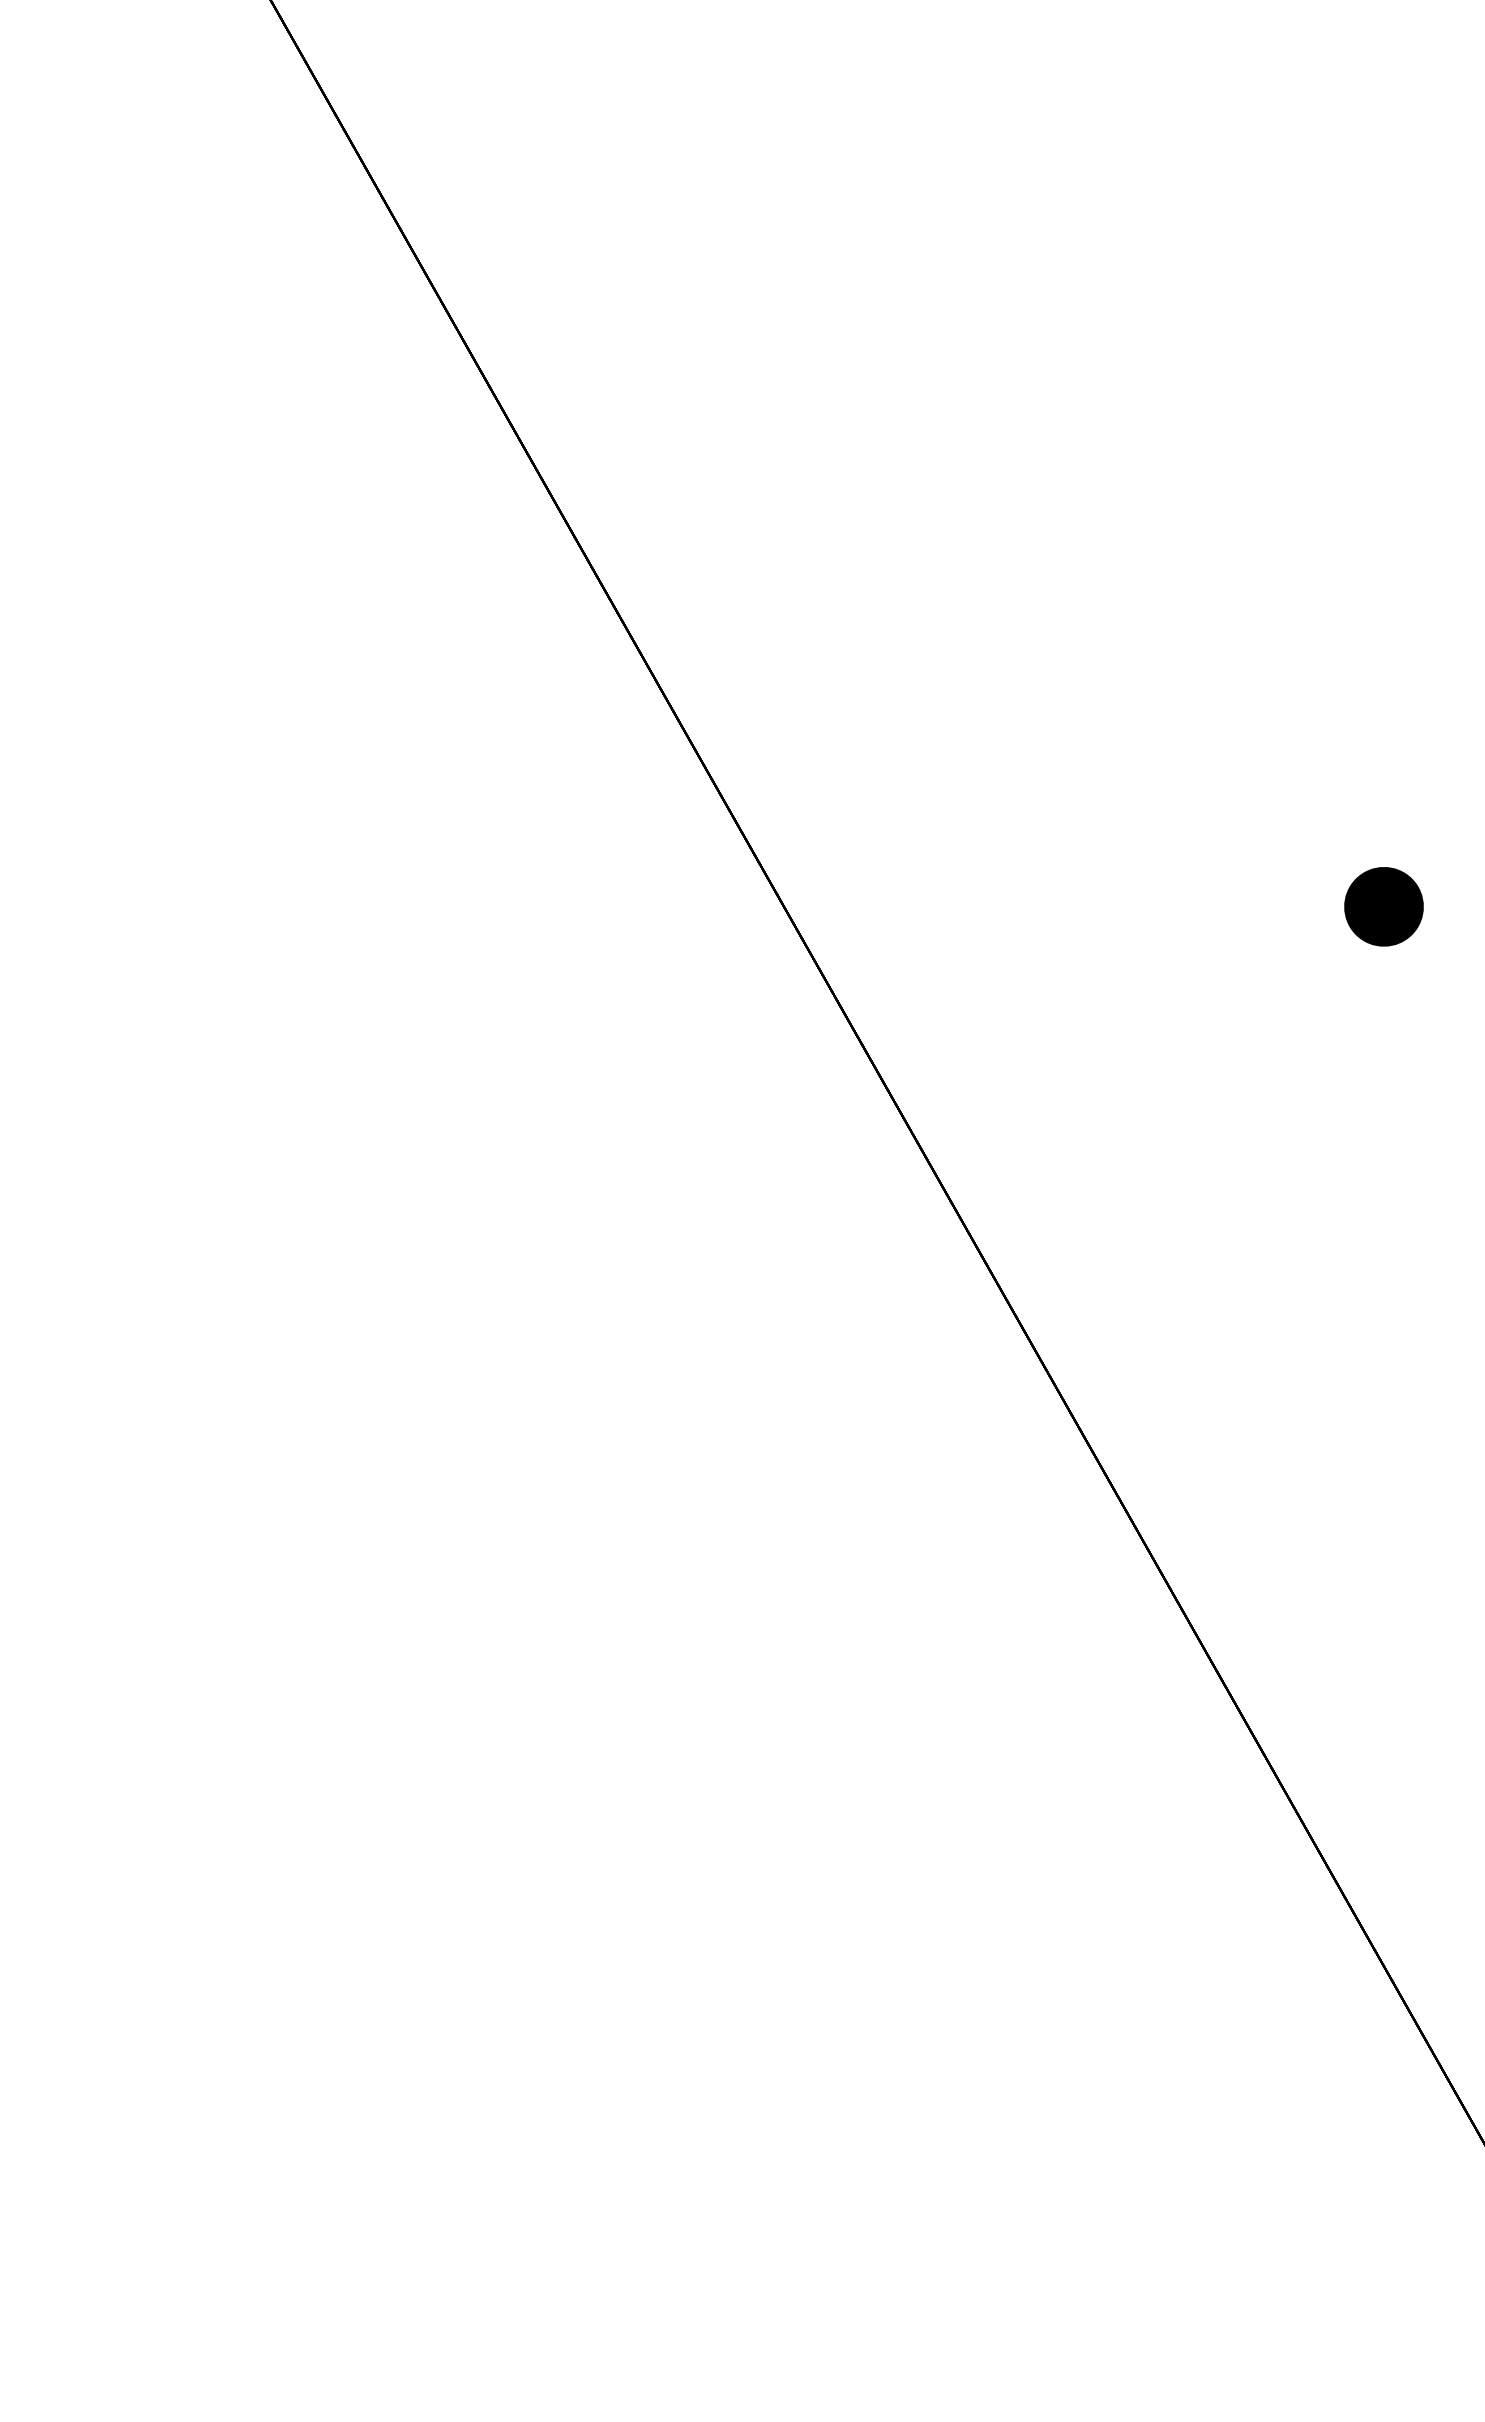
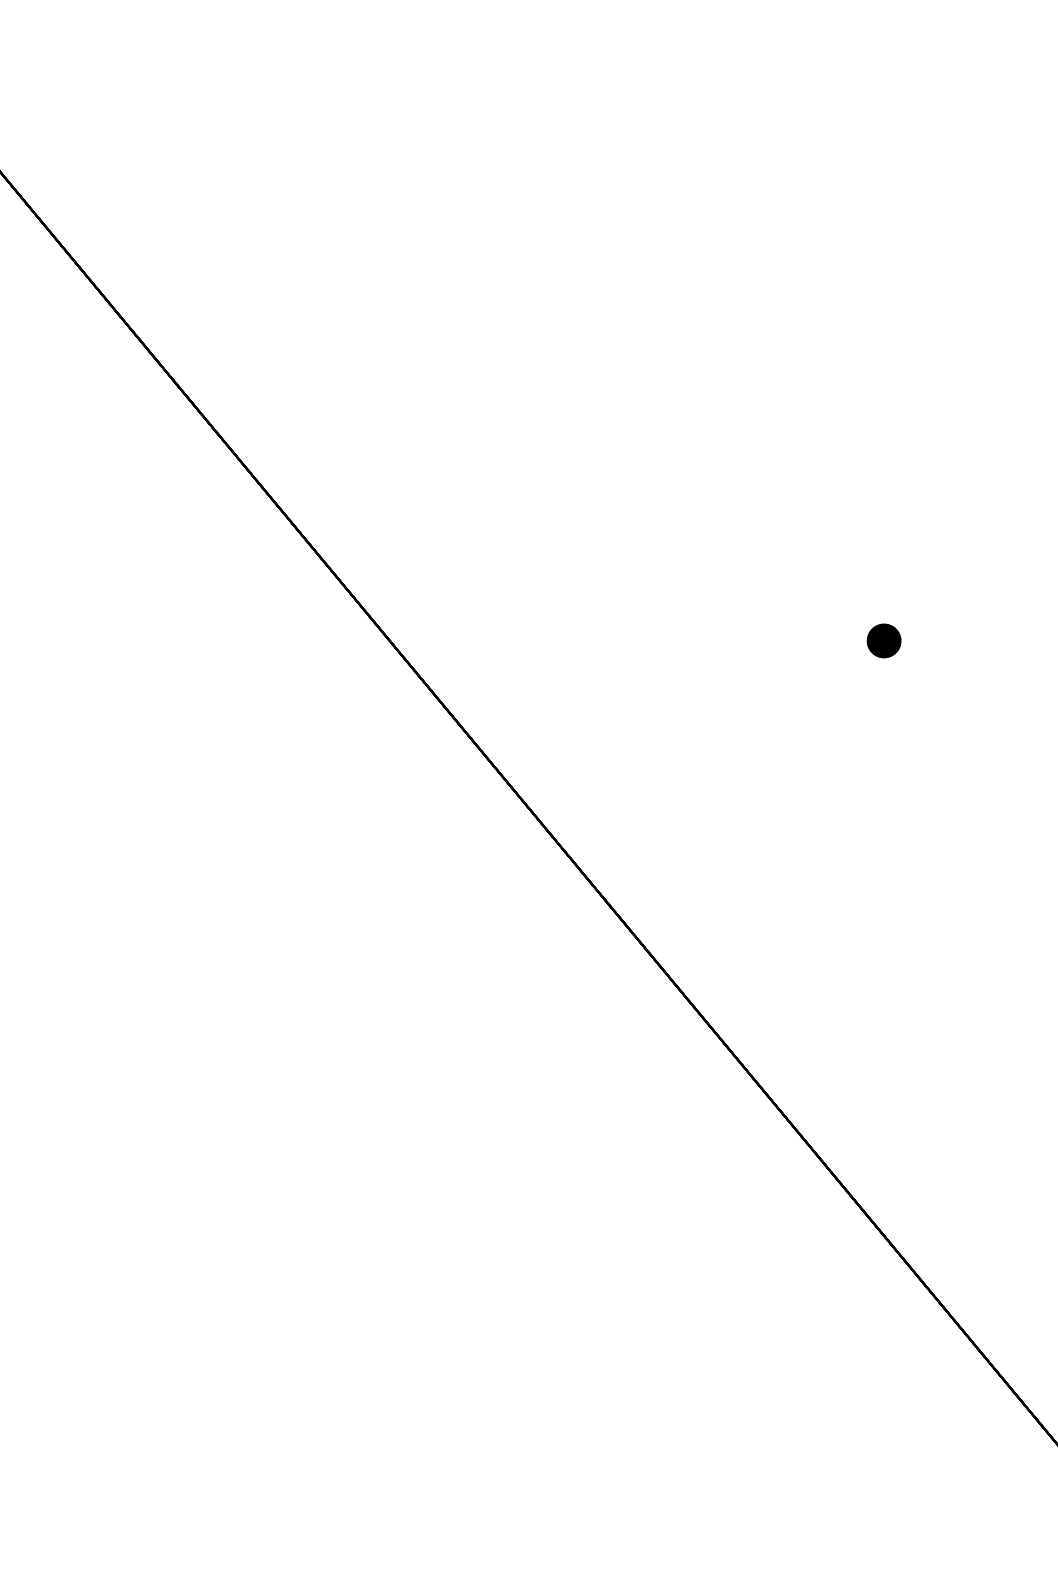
part: (1383, 906) -> (883, 640), size x0.6

